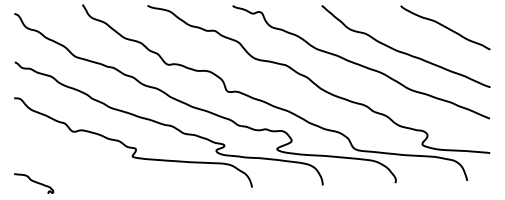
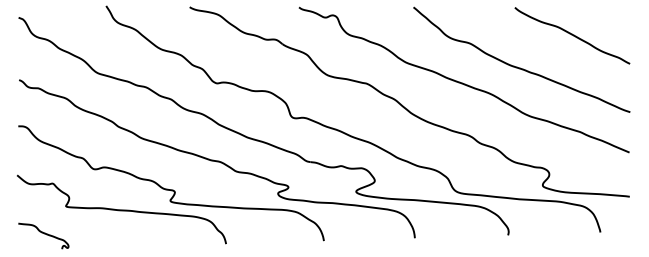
curve: (94, 163) -> (121, 209), added

